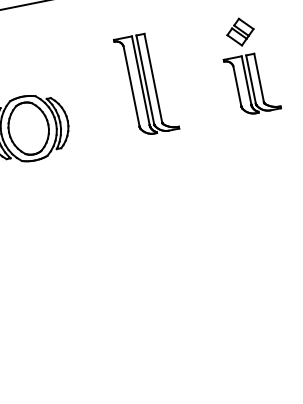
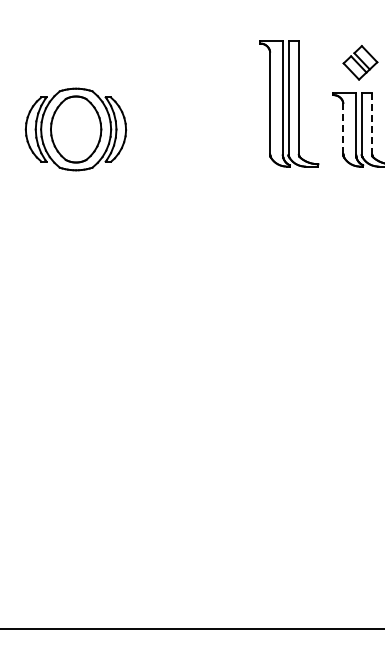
line: (259, 77) -> (372, 123), solid -> dashed
part: (146, 83) -> (289, 103), moved
line: (237, 86) -> (343, 128), solid -> dashed

